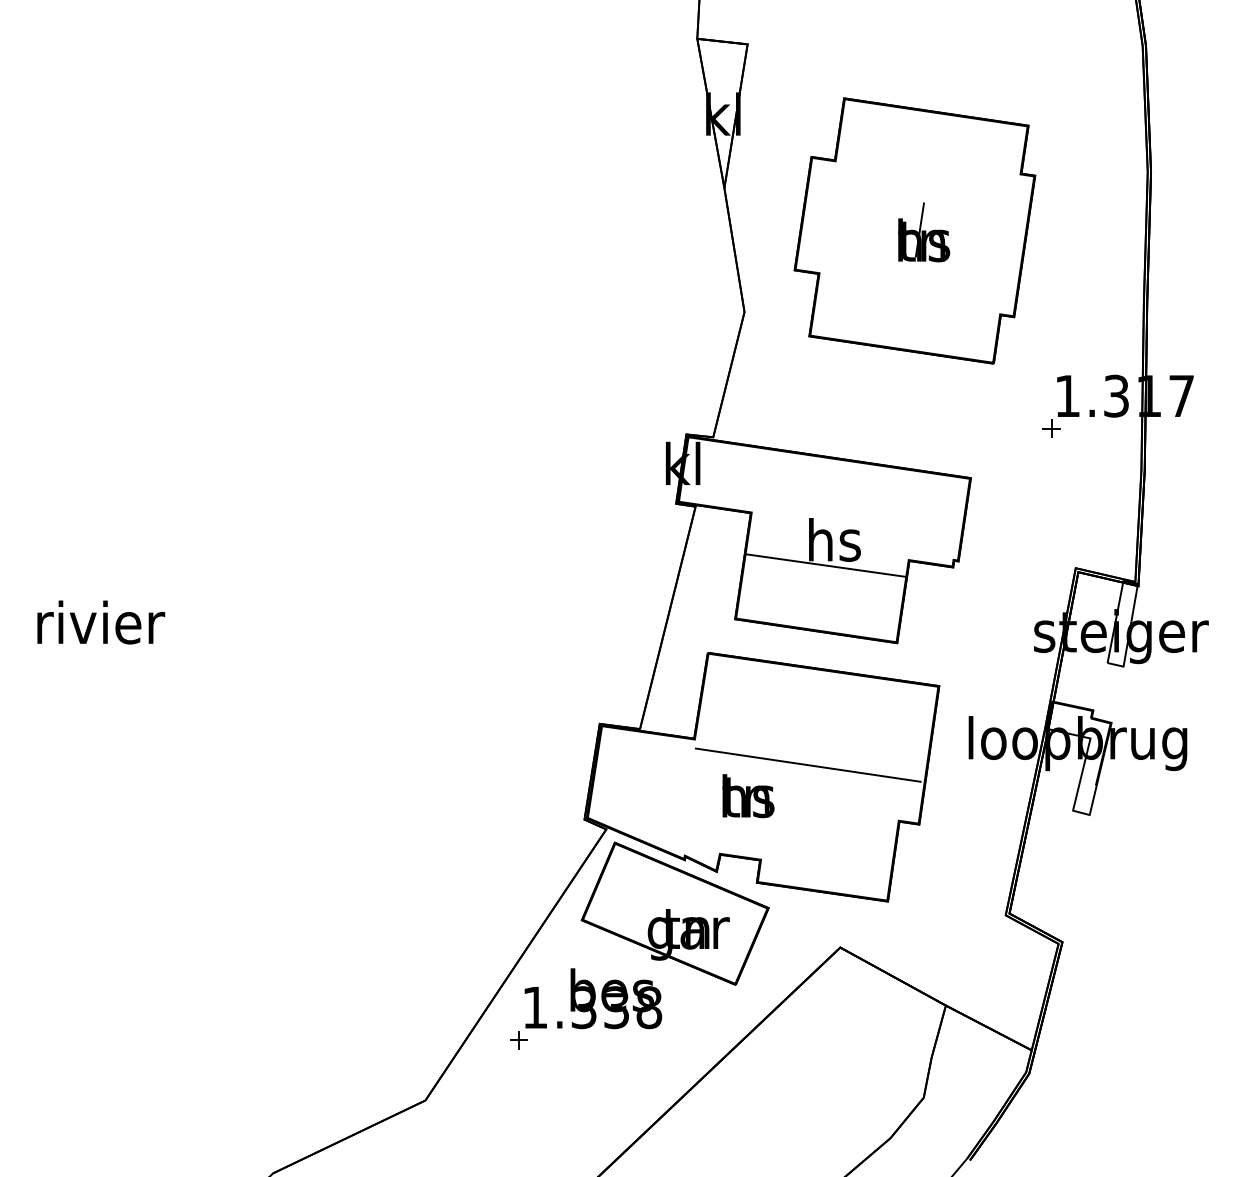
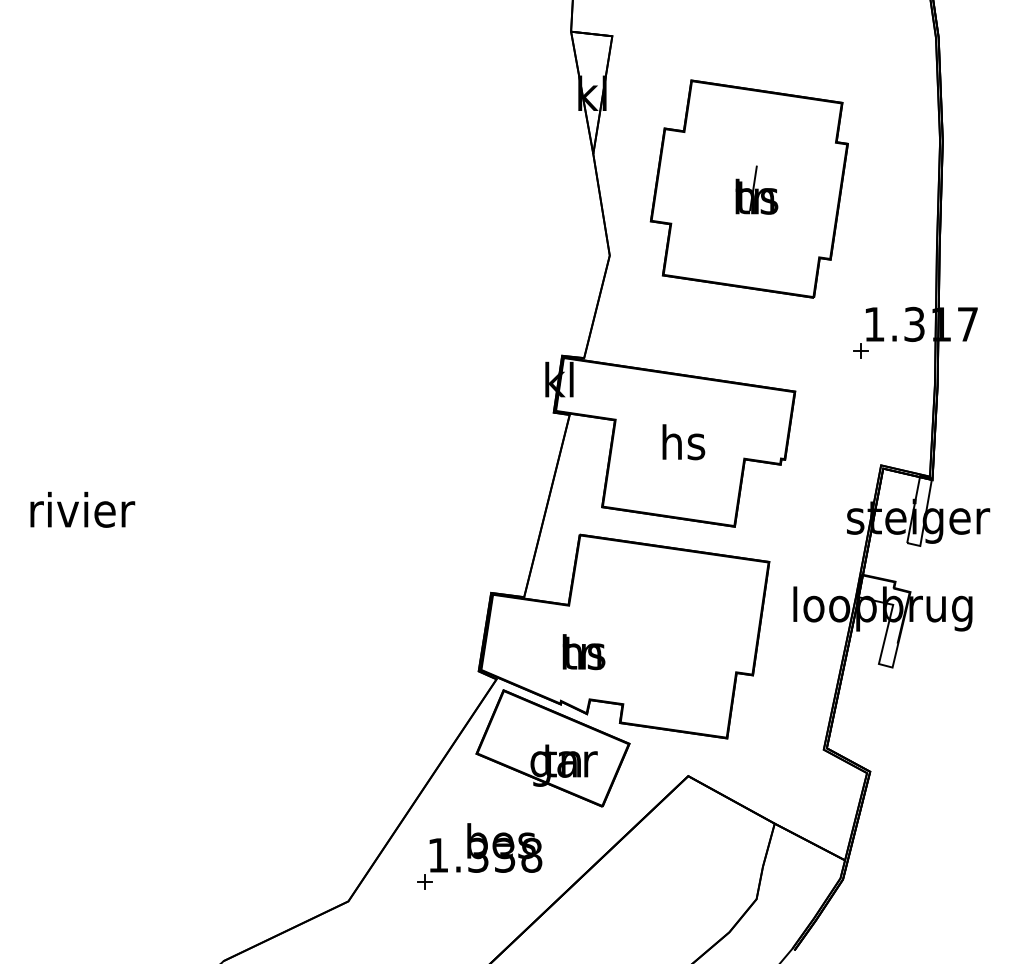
line: (825, 565) -> (676, 463), removed
line: (807, 764) -> (661, 626), removed
text: (747, 796) -> (583, 652), moved
part: (585, 1009) -> (479, 856), moved

